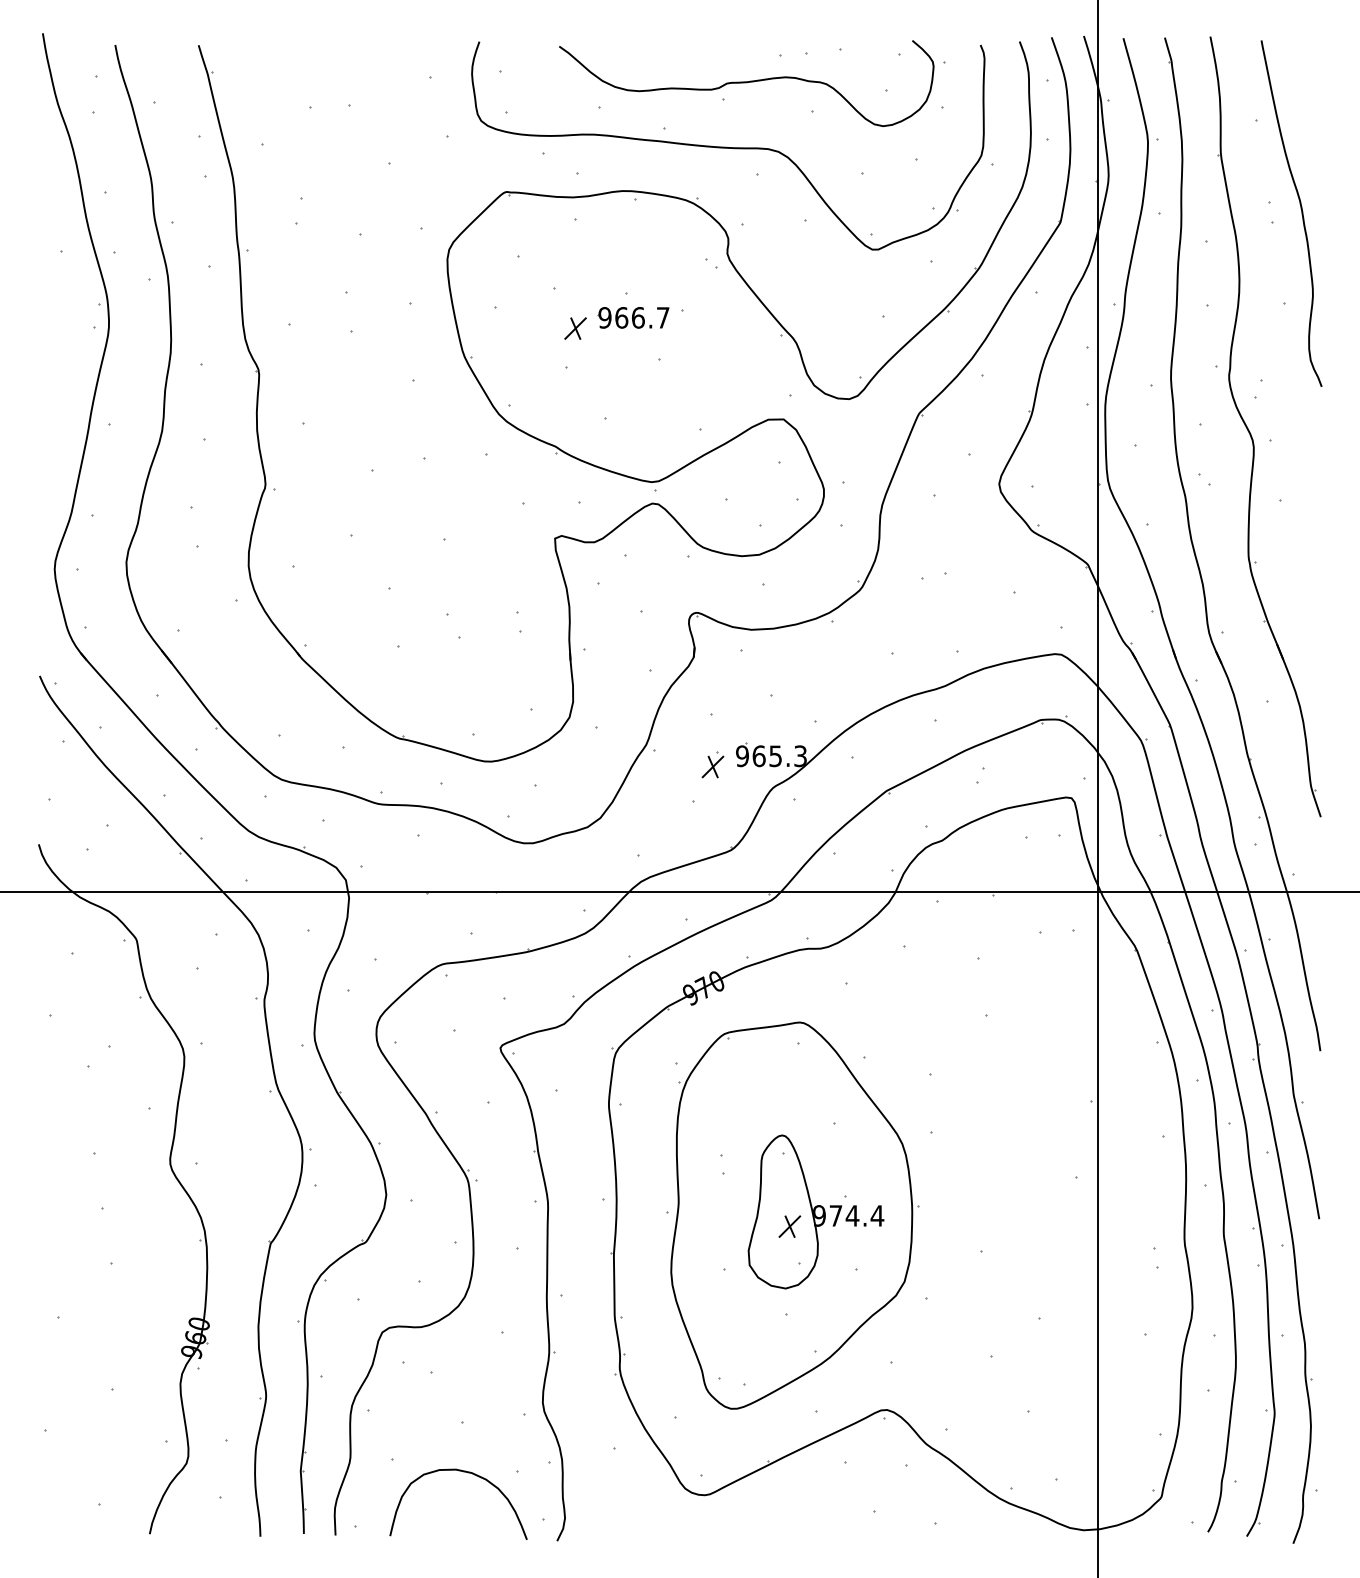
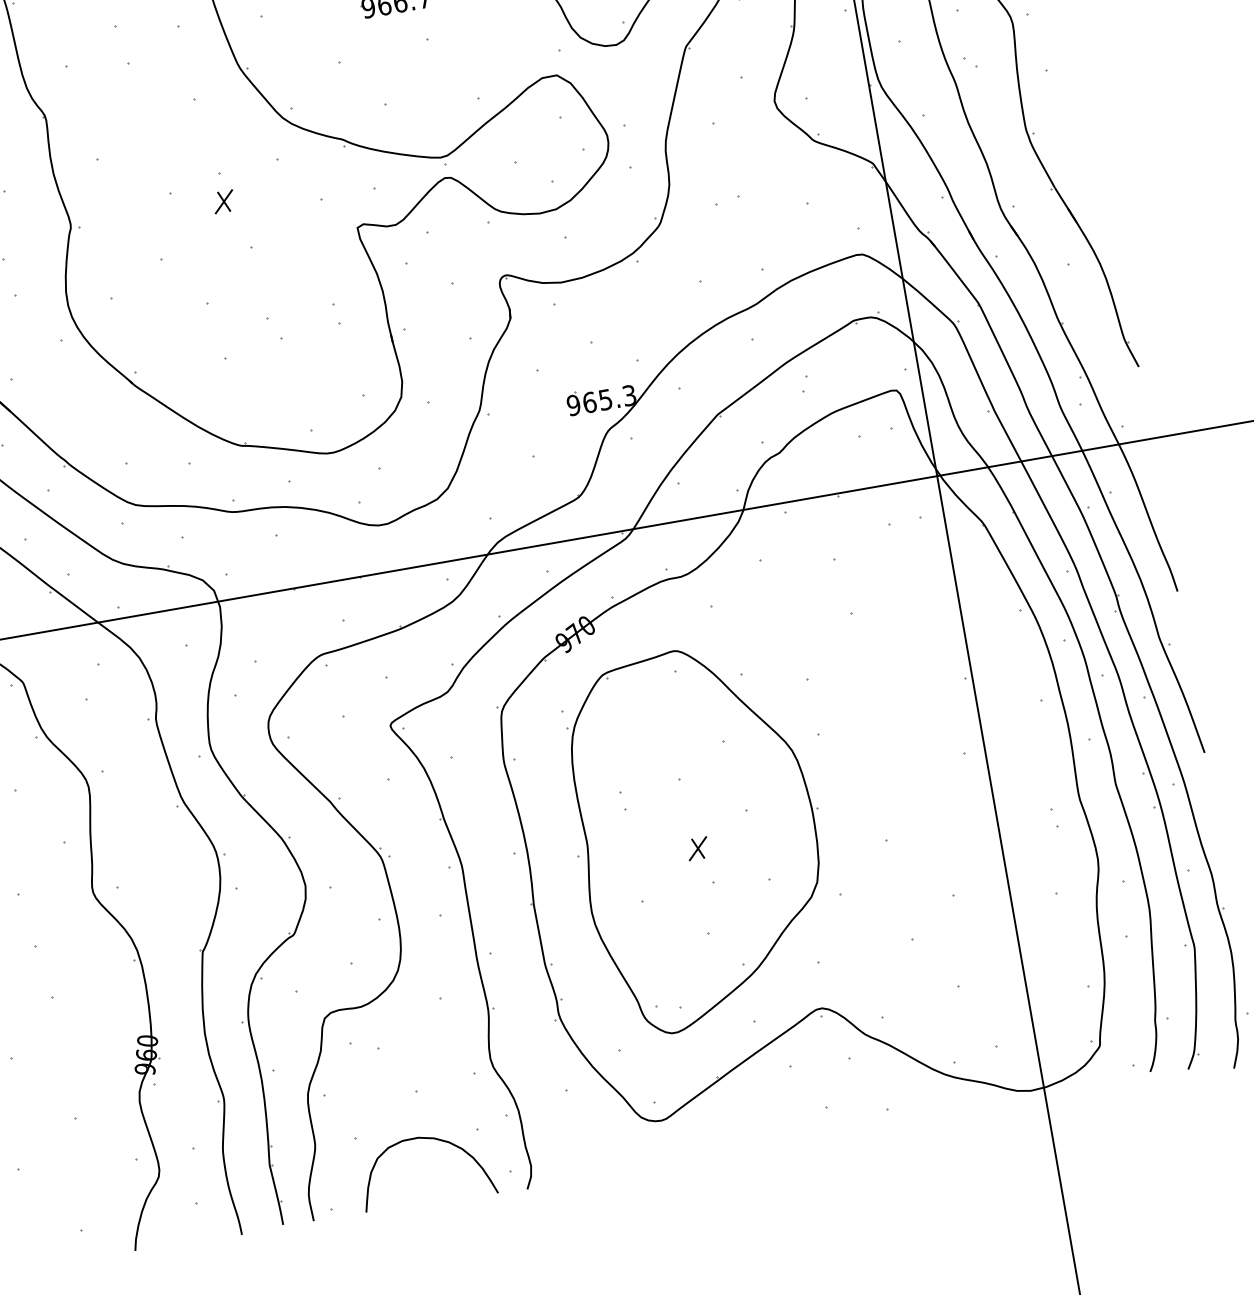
part: (575, 328) -> (223, 201), moved
part: (712, 764) -> (546, 418), removed
part: (815, 1211) -> (720, 829), removed

